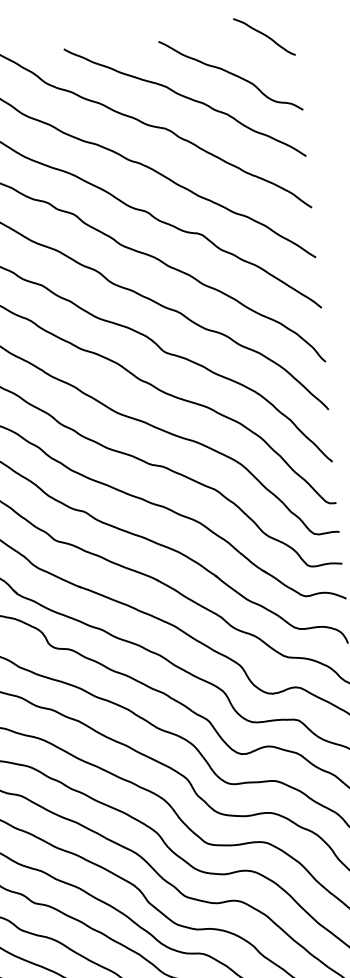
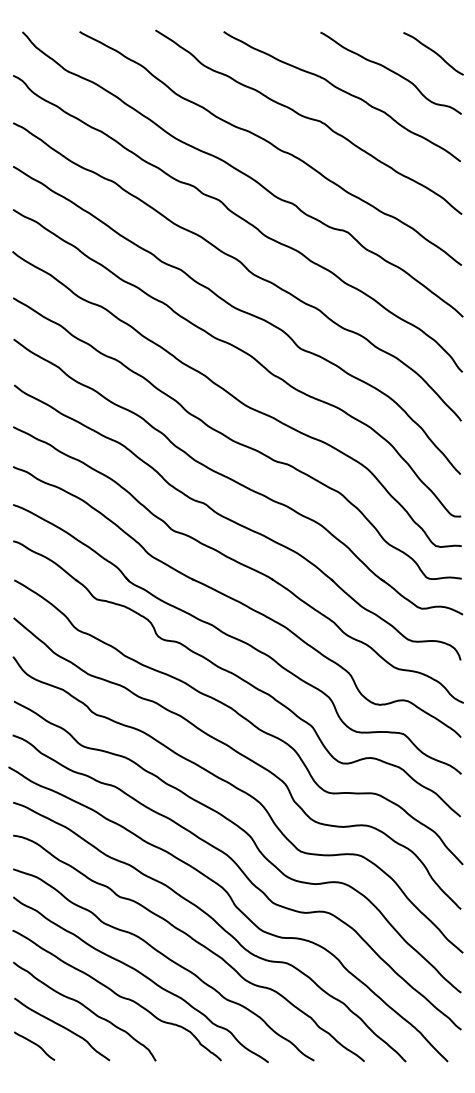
curve: (264, 35) -> (433, 52), moved

